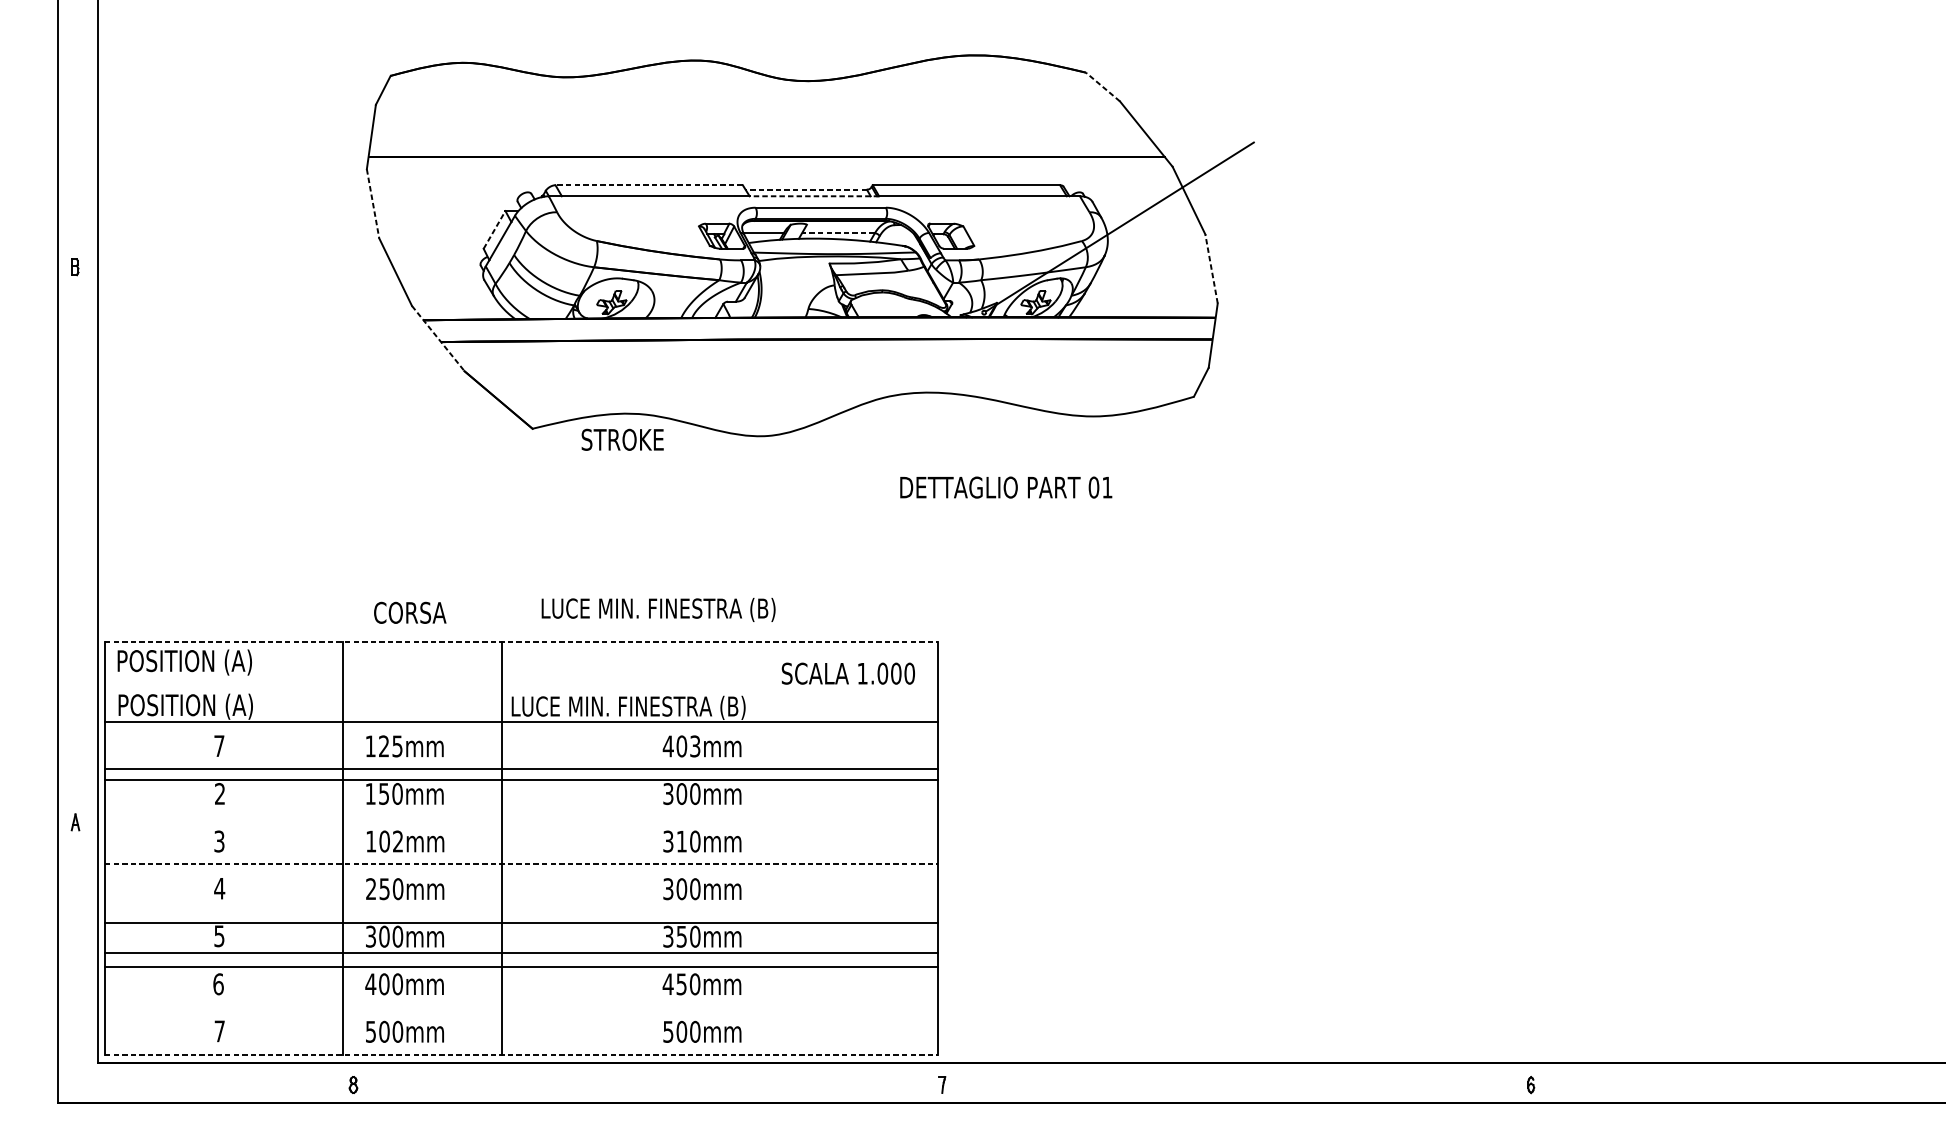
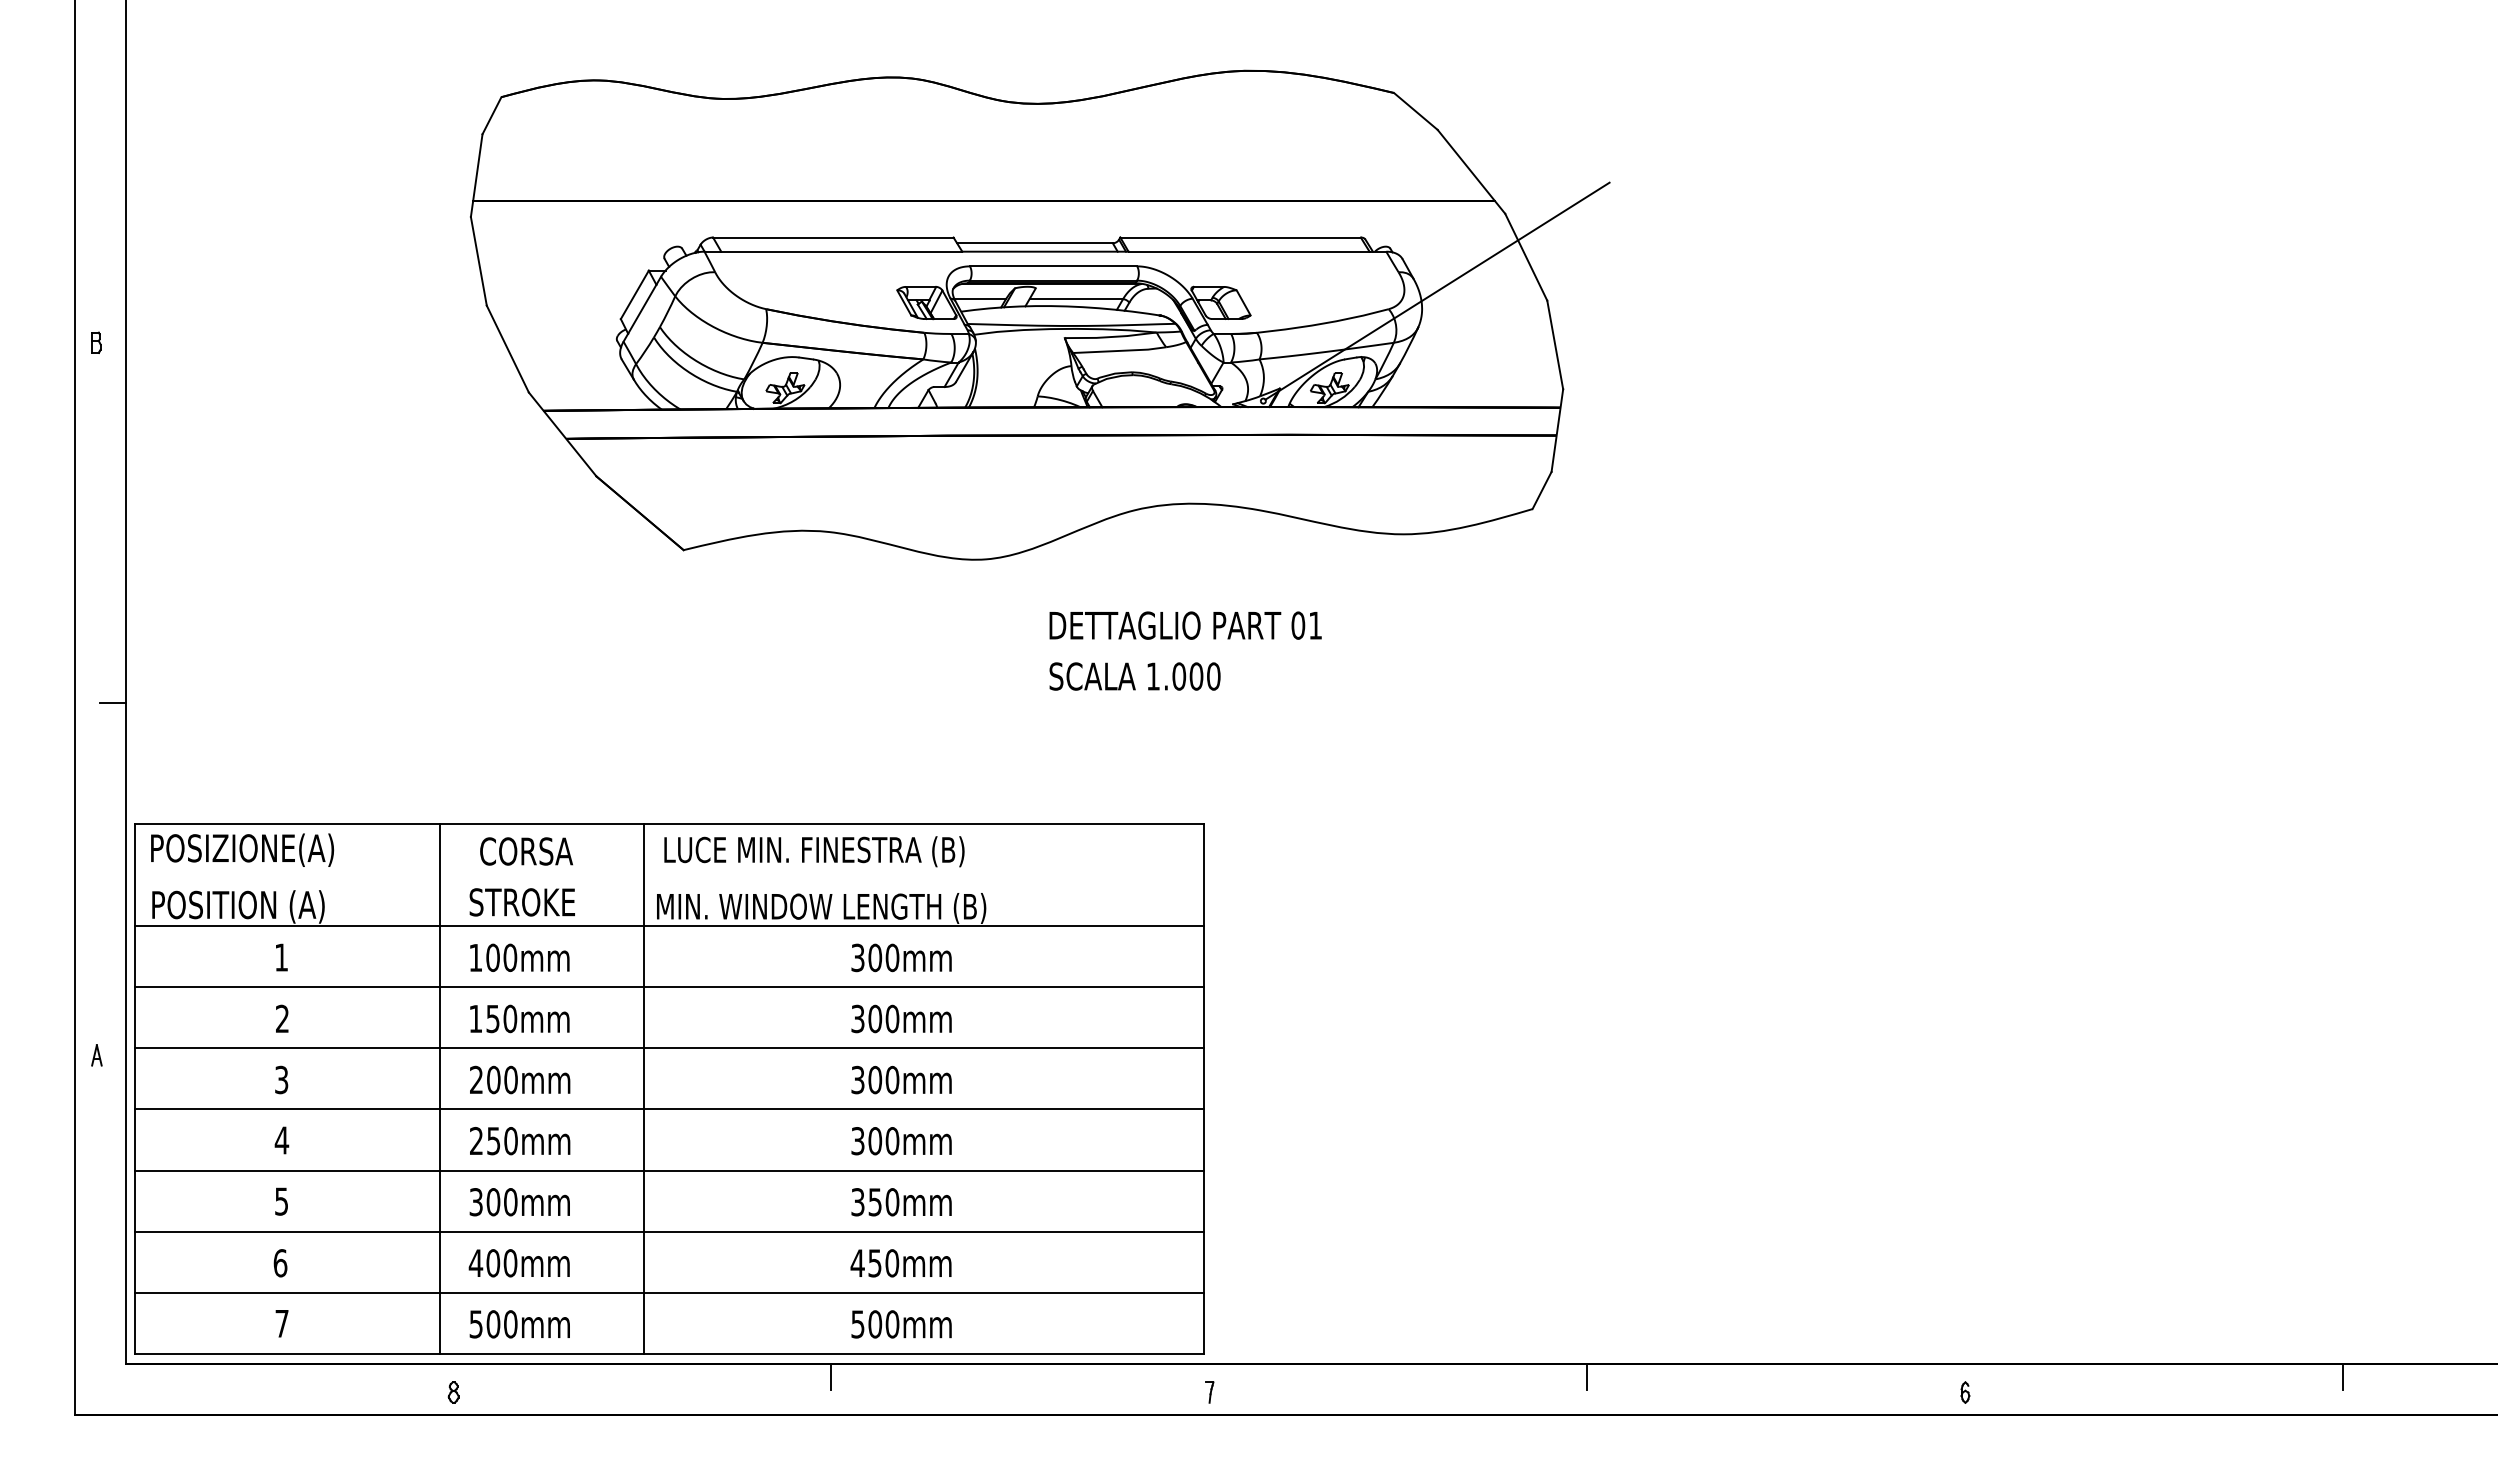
line: (1102, 87) -> (1415, 111), dashed -> solid
line: (648, 185) -> (832, 237), dashed -> solid
line: (806, 189) -> (1035, 243), dashed -> solid
line: (813, 196) -> (1044, 251), dashed -> solid
line: (372, 203) -> (478, 261), dashed -> solid
line: (494, 229) -> (634, 294), dashed -> solid
line: (838, 233) -> (1076, 299), dashed -> solid
line: (1211, 268) -> (1555, 344), dashed -> solid
line: (438, 338) -> (562, 434), dashed -> solid
text: (622, 439) -> (521, 902), moved
text: (1006, 487) -> (1185, 625), moved
line: (87, 547) -> (112, 702), added
text: (658, 609) -> (814, 851), moved
text: (410, 612) -> (526, 851), moved
line: (521, 642) -> (669, 824), dashed -> solid
text: (212, 661) -> (272, 849), POSITION (A) -> POSIZIONE(A)
text: (847, 673) -> (1134, 676), moved
text: (640, 707) -> (822, 908), LUCE MIN. FINESTRA (B) -> MIN. WINDOW LENGTH (B)
text: (219, 746) -> (281, 957), 7 -> 1
text: (390, 746) -> (501, 957), 125mm -> 100mm
text: (681, 746) -> (874, 957), 403mm -> 300mm
line: (520, 780) -> (668, 1048), moved
text: (384, 841) -> (493, 1079), 102mm -> 200mm
text: (682, 841) -> (875, 1079), 310mm -> 300mm
line: (521, 864) -> (669, 1109), dashed -> solid
line: (520, 922) -> (668, 1231), moved
line: (520, 952) -> (668, 1170), moved
line: (520, 967) -> (668, 1292), moved
line: (521, 1054) -> (669, 1353), dashed -> solid
line: (646, 1072) -> (830, 1376), added
line: (1235, 1072) -> (1586, 1376), added
line: (1824, 1072) -> (2342, 1376), added

